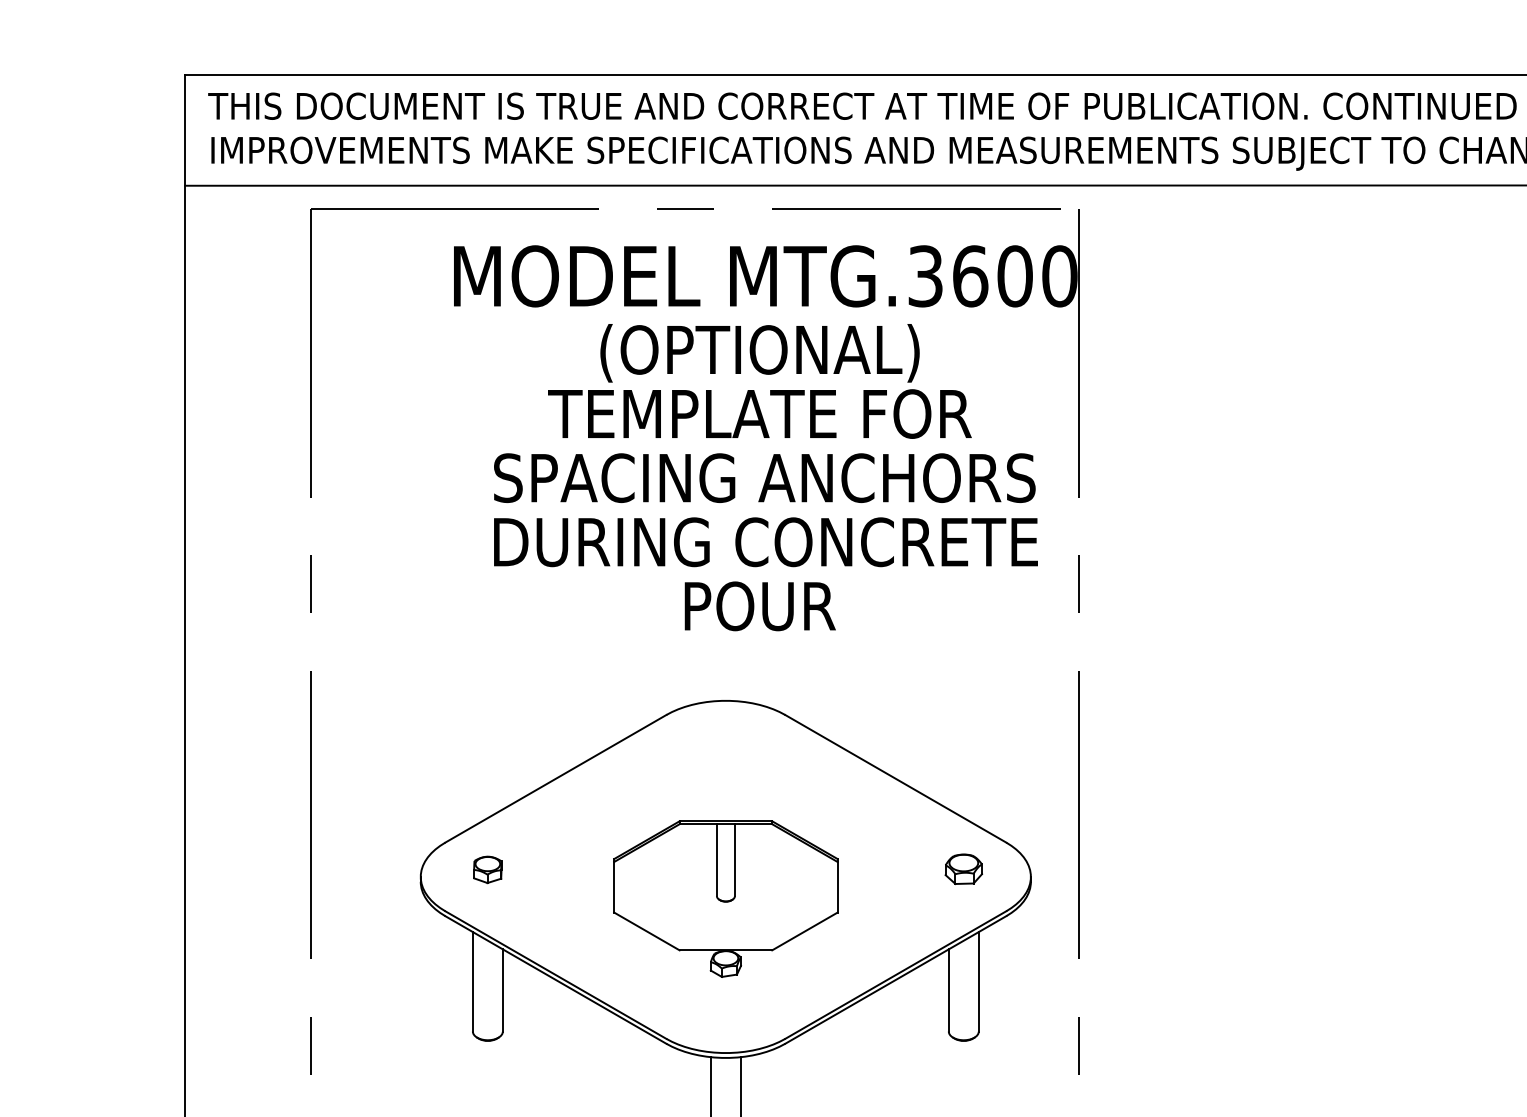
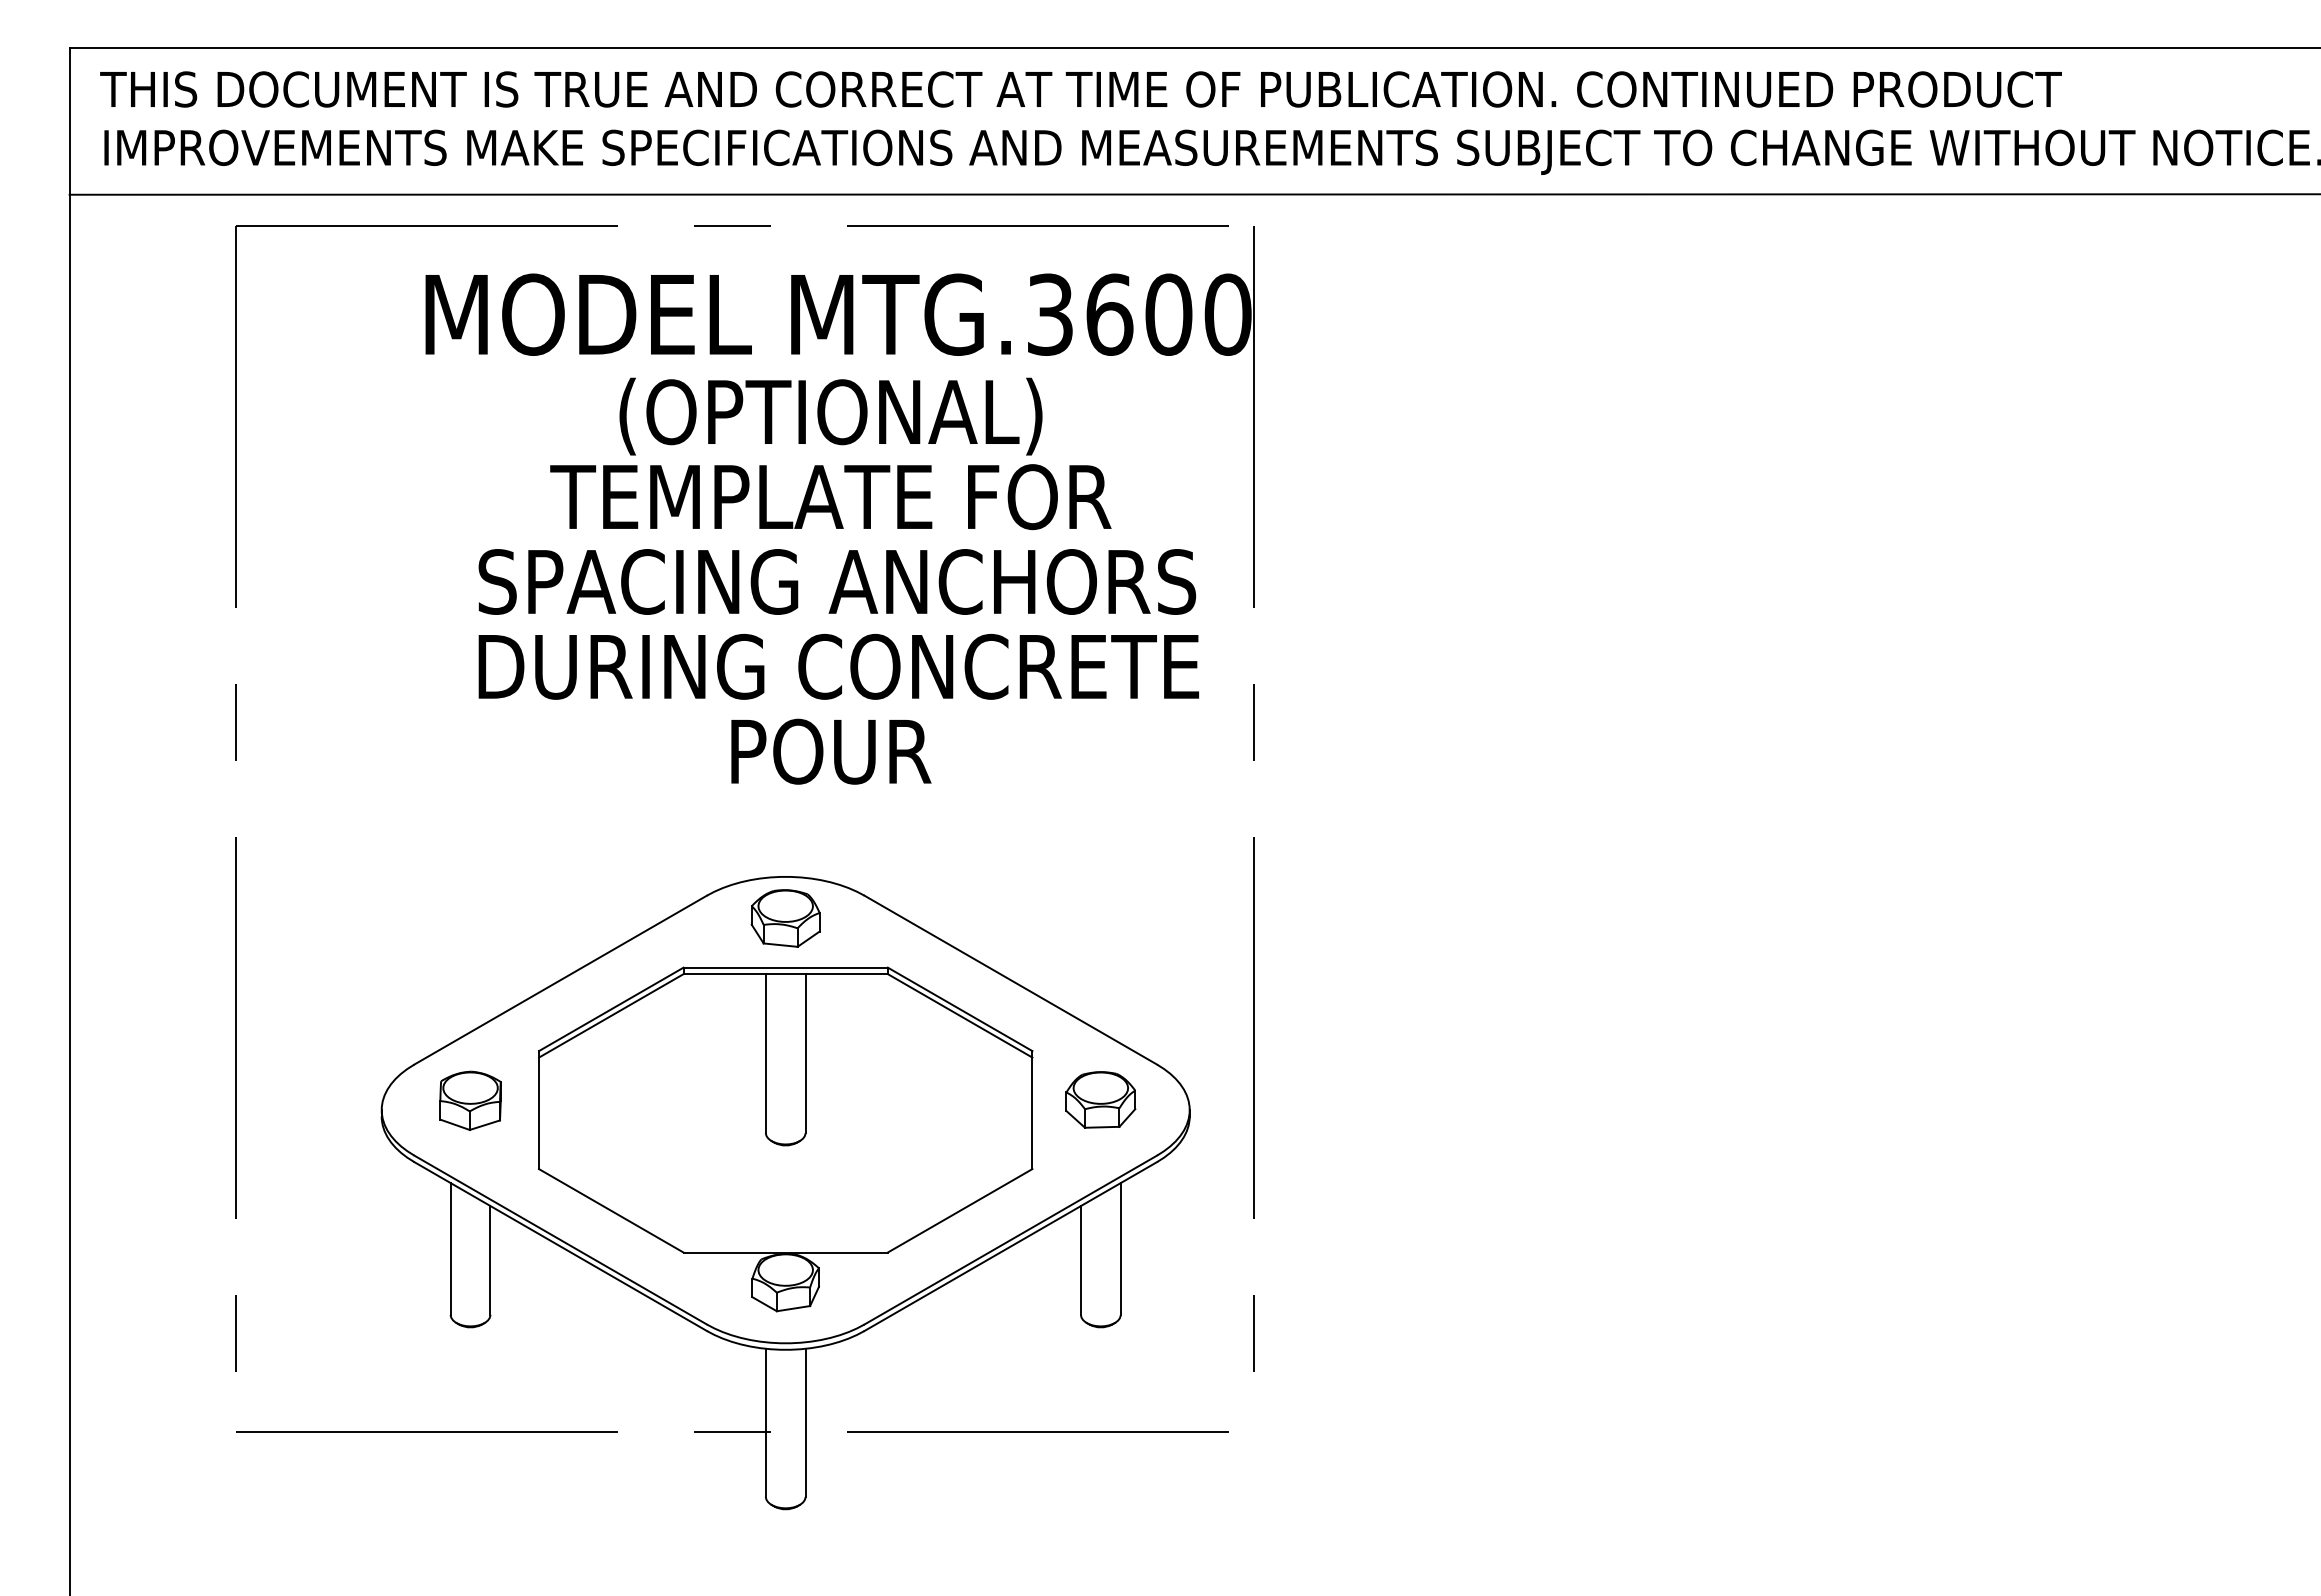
part: (725, 732) -> (785, 918), added
part: (963, 868) -> (1100, 1099), size x1.43
part: (487, 869) -> (470, 1100), size x1.67
part: (725, 899) -> (785, 1139), size x1.67

